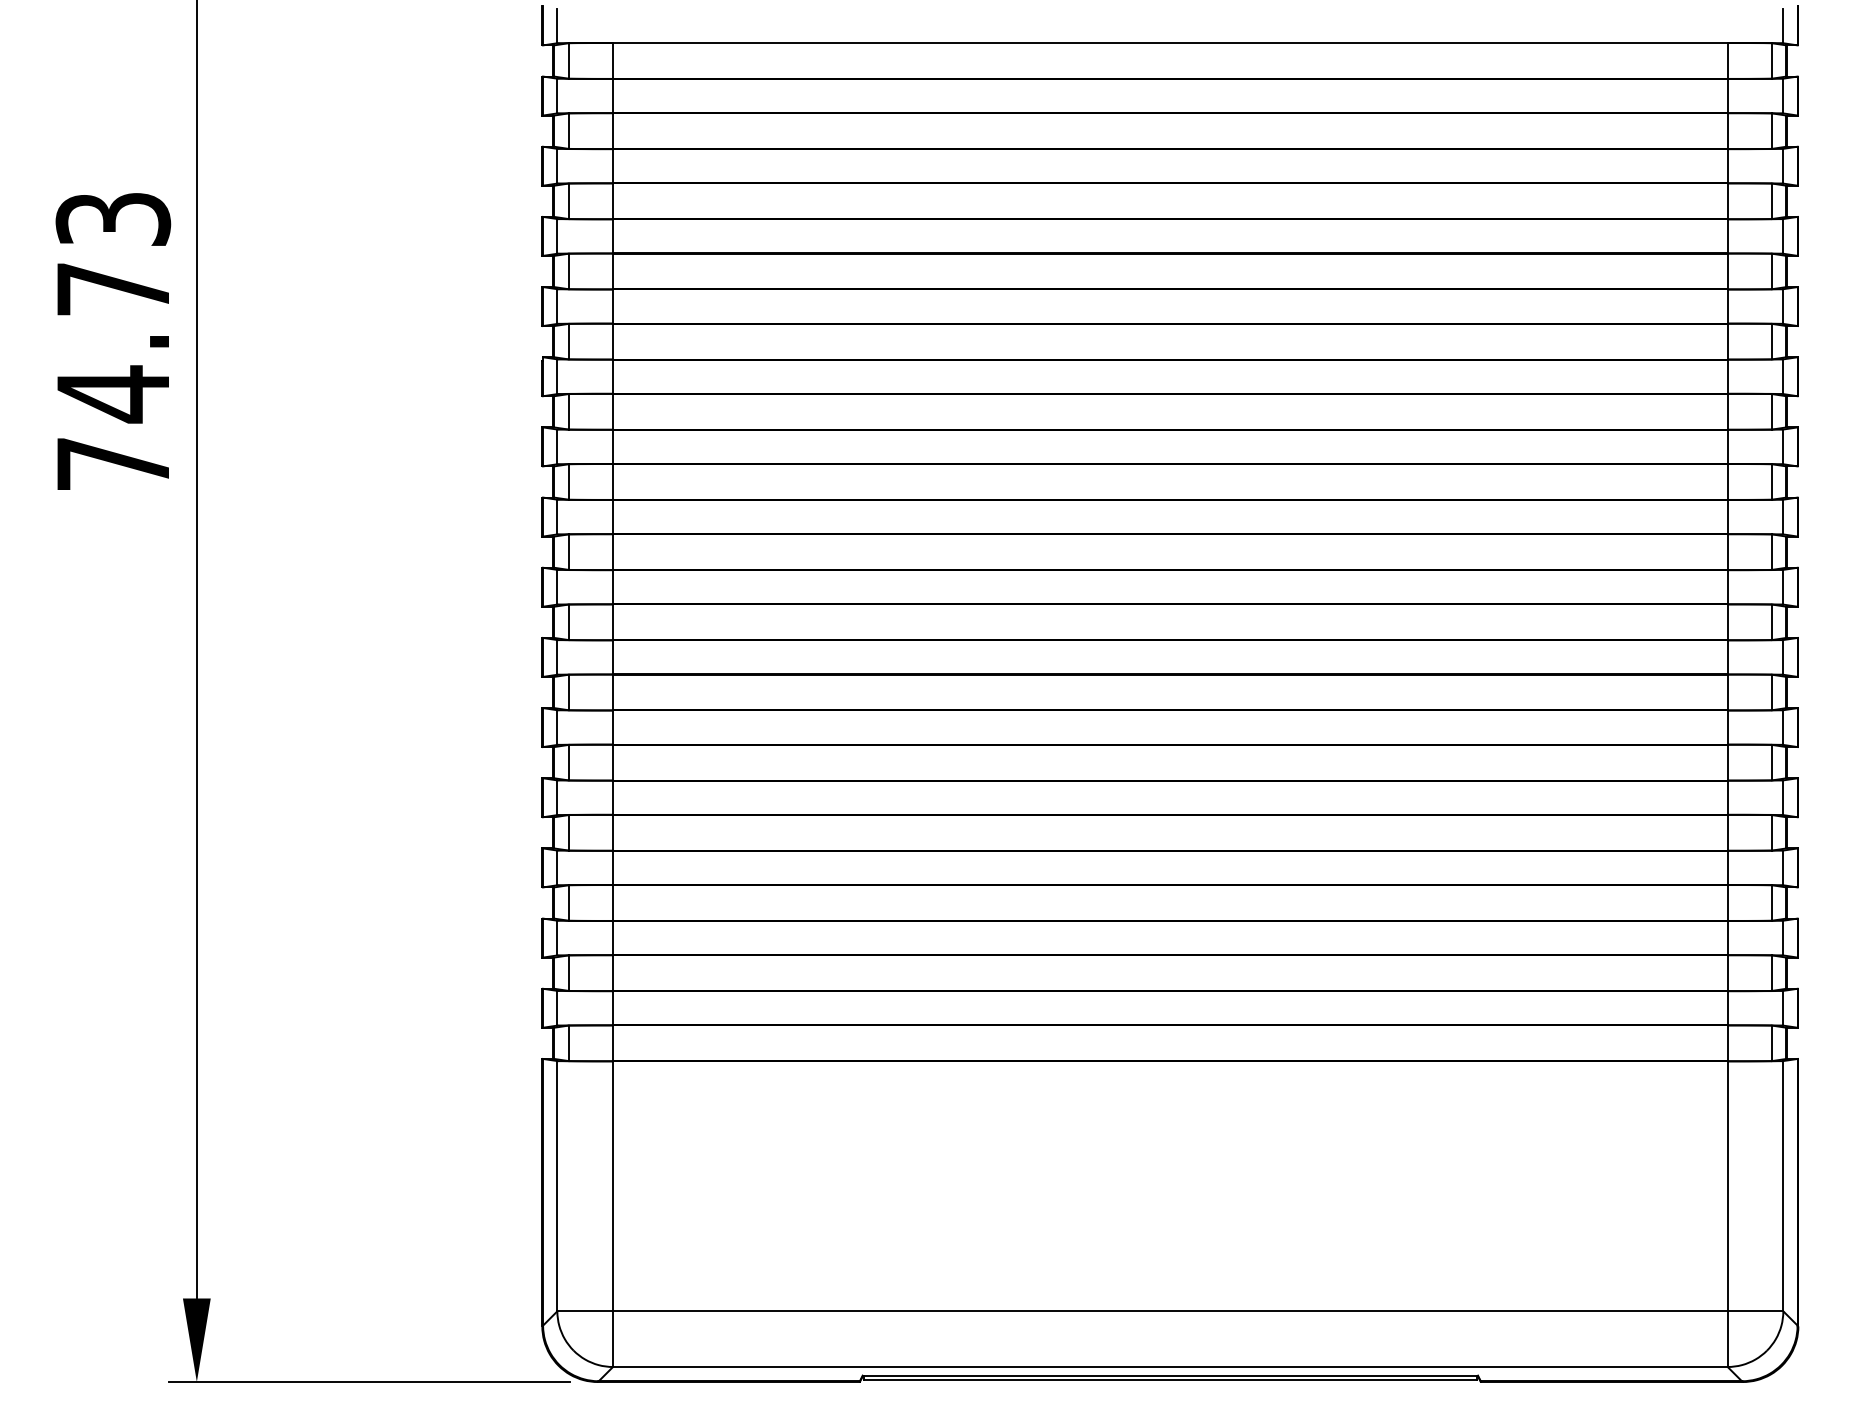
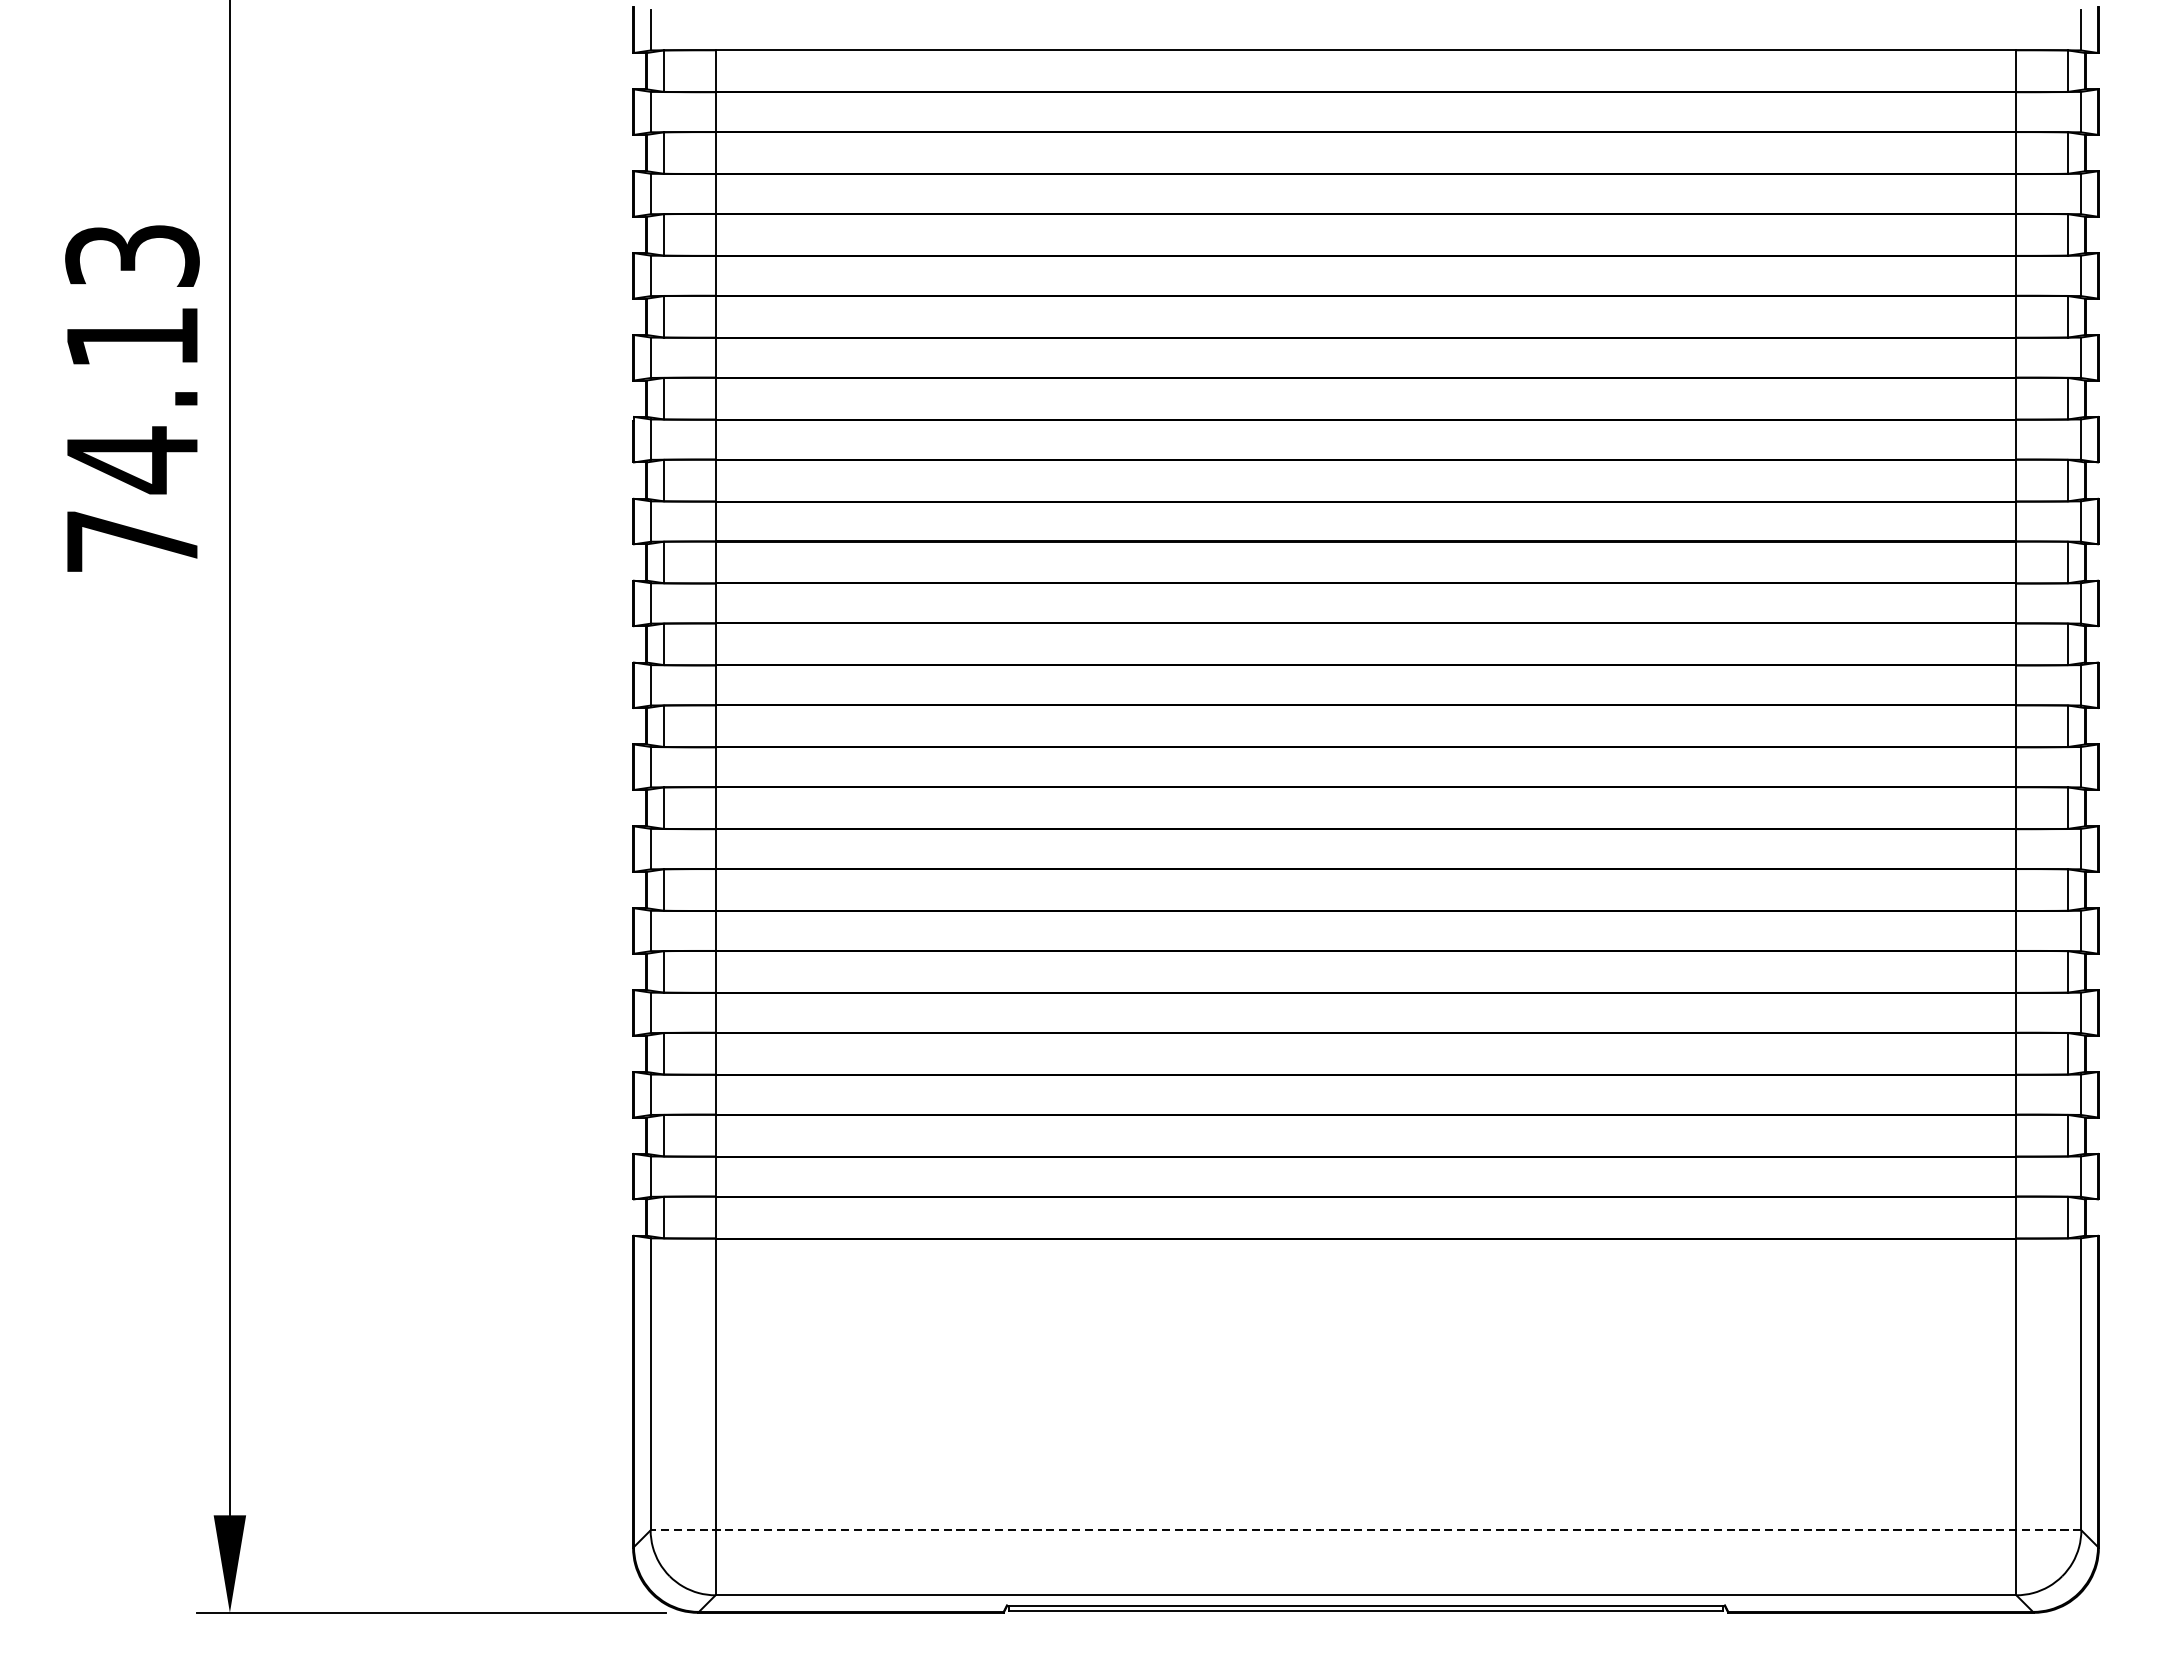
text: (112, 289) -> (131, 337), 74.73 -> 74.13
line: (1170, 1311) -> (1366, 1530), solid -> dashed

